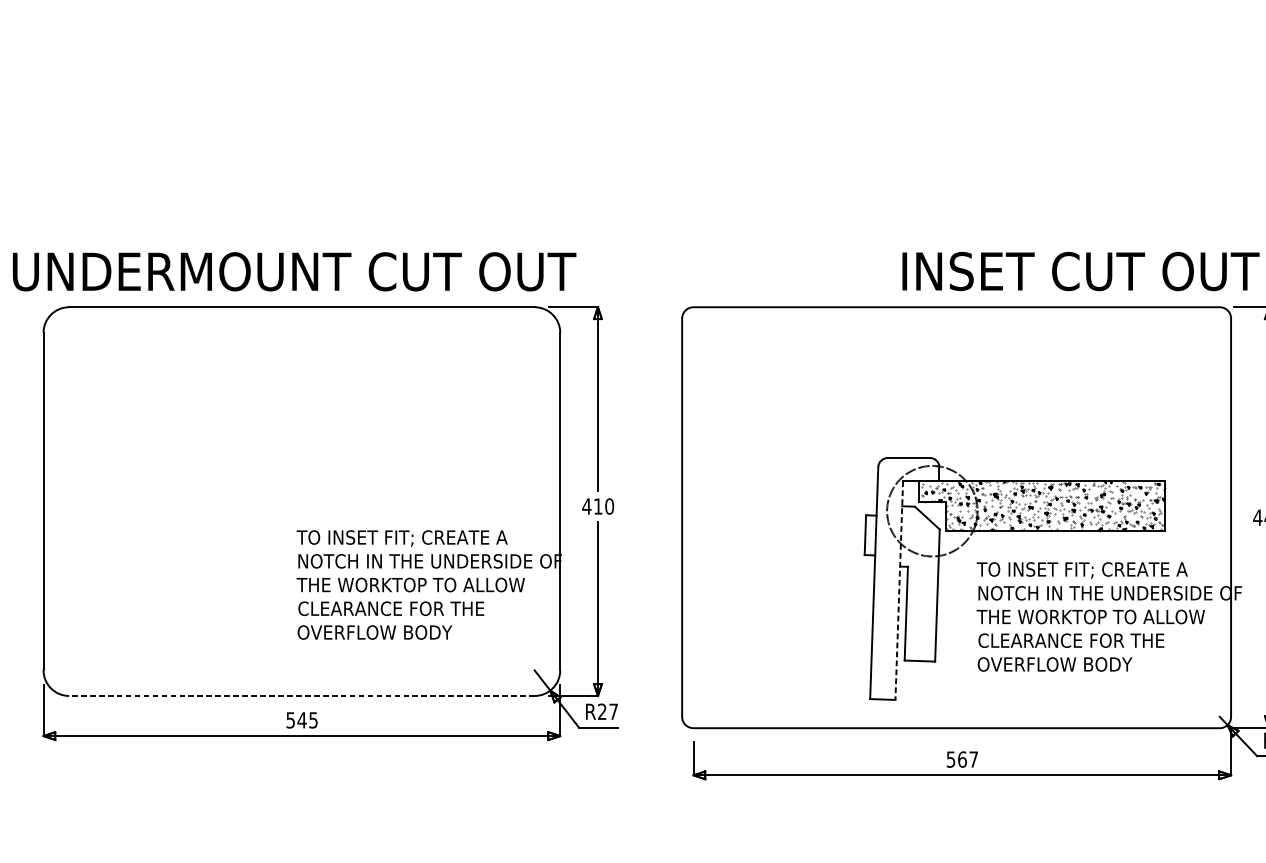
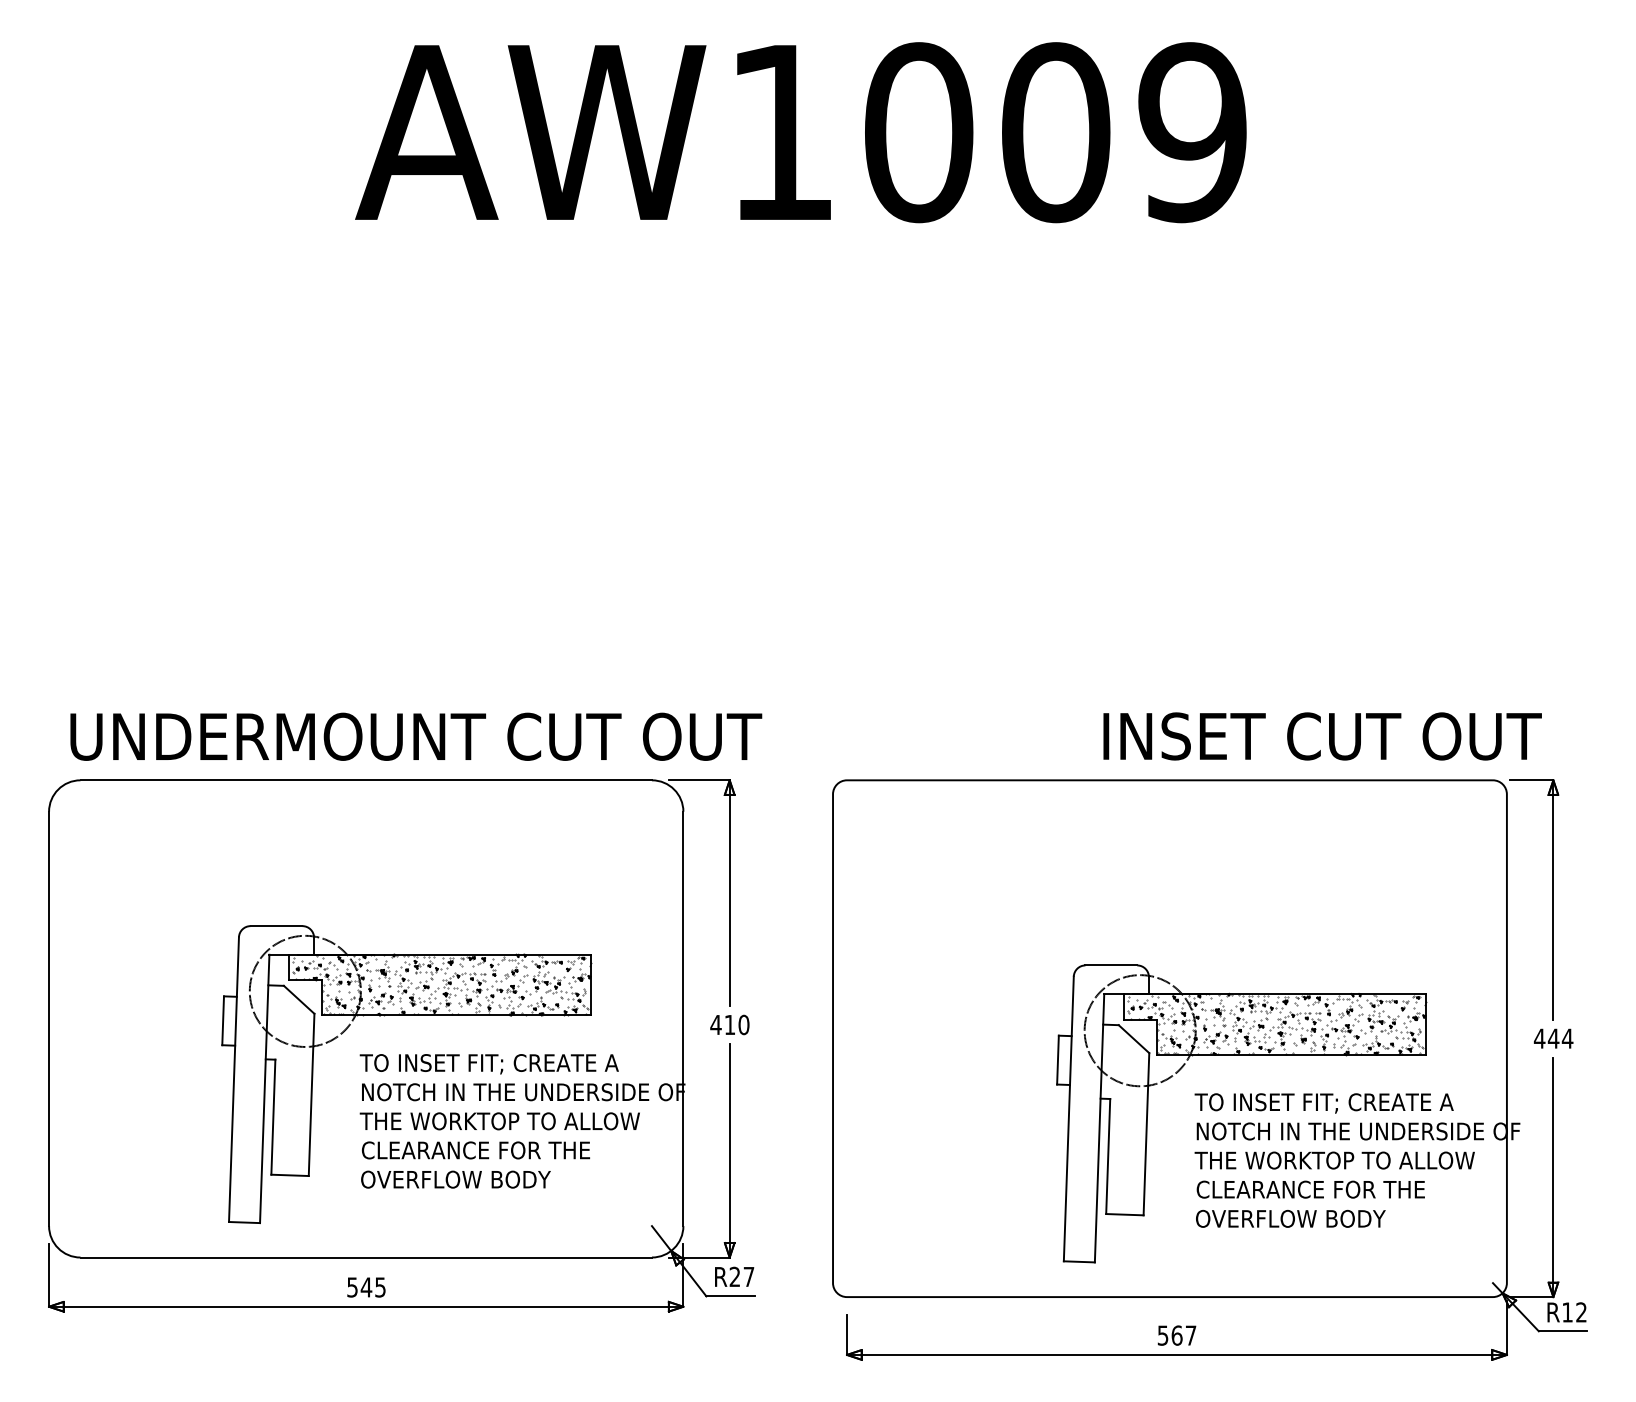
text: (294, 271) -> (416, 736), moved
part: (334, 498) -> (406, 1015), added
line: (899, 590) -> (1099, 1128), dashed -> solid
line: (302, 695) -> (366, 1257), dashed -> solid

